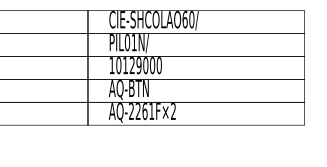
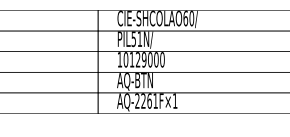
text: (127, 42) -> (133, 39), PIL01N/ -> PIL51N/
text: (173, 111) -> (175, 101), AQ-2261F×2 -> AQ-2261F×1

